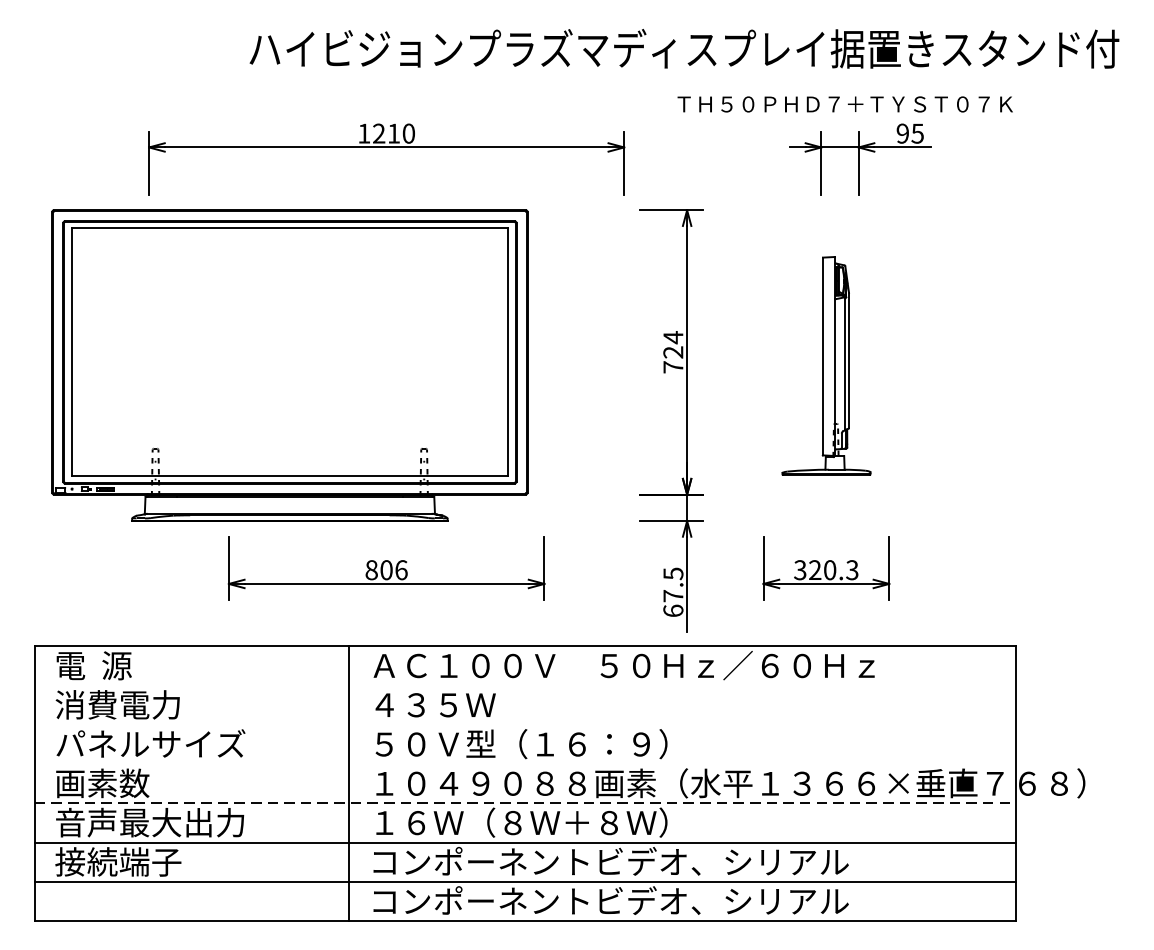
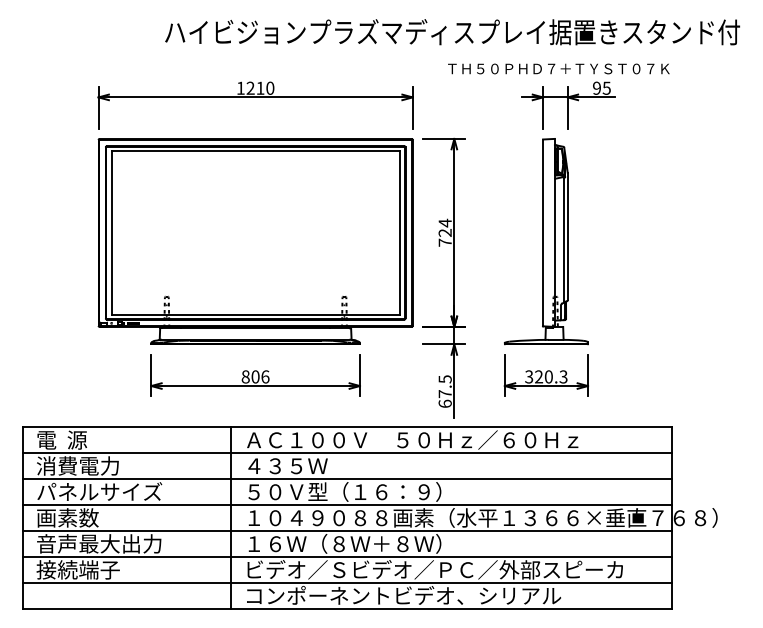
part: (289, 365) -> (255, 241), moved
part: (826, 365) -> (546, 241), size x1.43
line: (525, 685) -> (347, 453), added
line: (525, 725) -> (347, 479), added
line: (525, 764) -> (347, 505), added
line: (525, 803) -> (347, 531), dashed -> solid
text: (657, 861) -> (434, 569), コンポーネントビデオ、シリアル -> ビデオ／Ｓビデオ／ＰＣ／外部スピーカ

